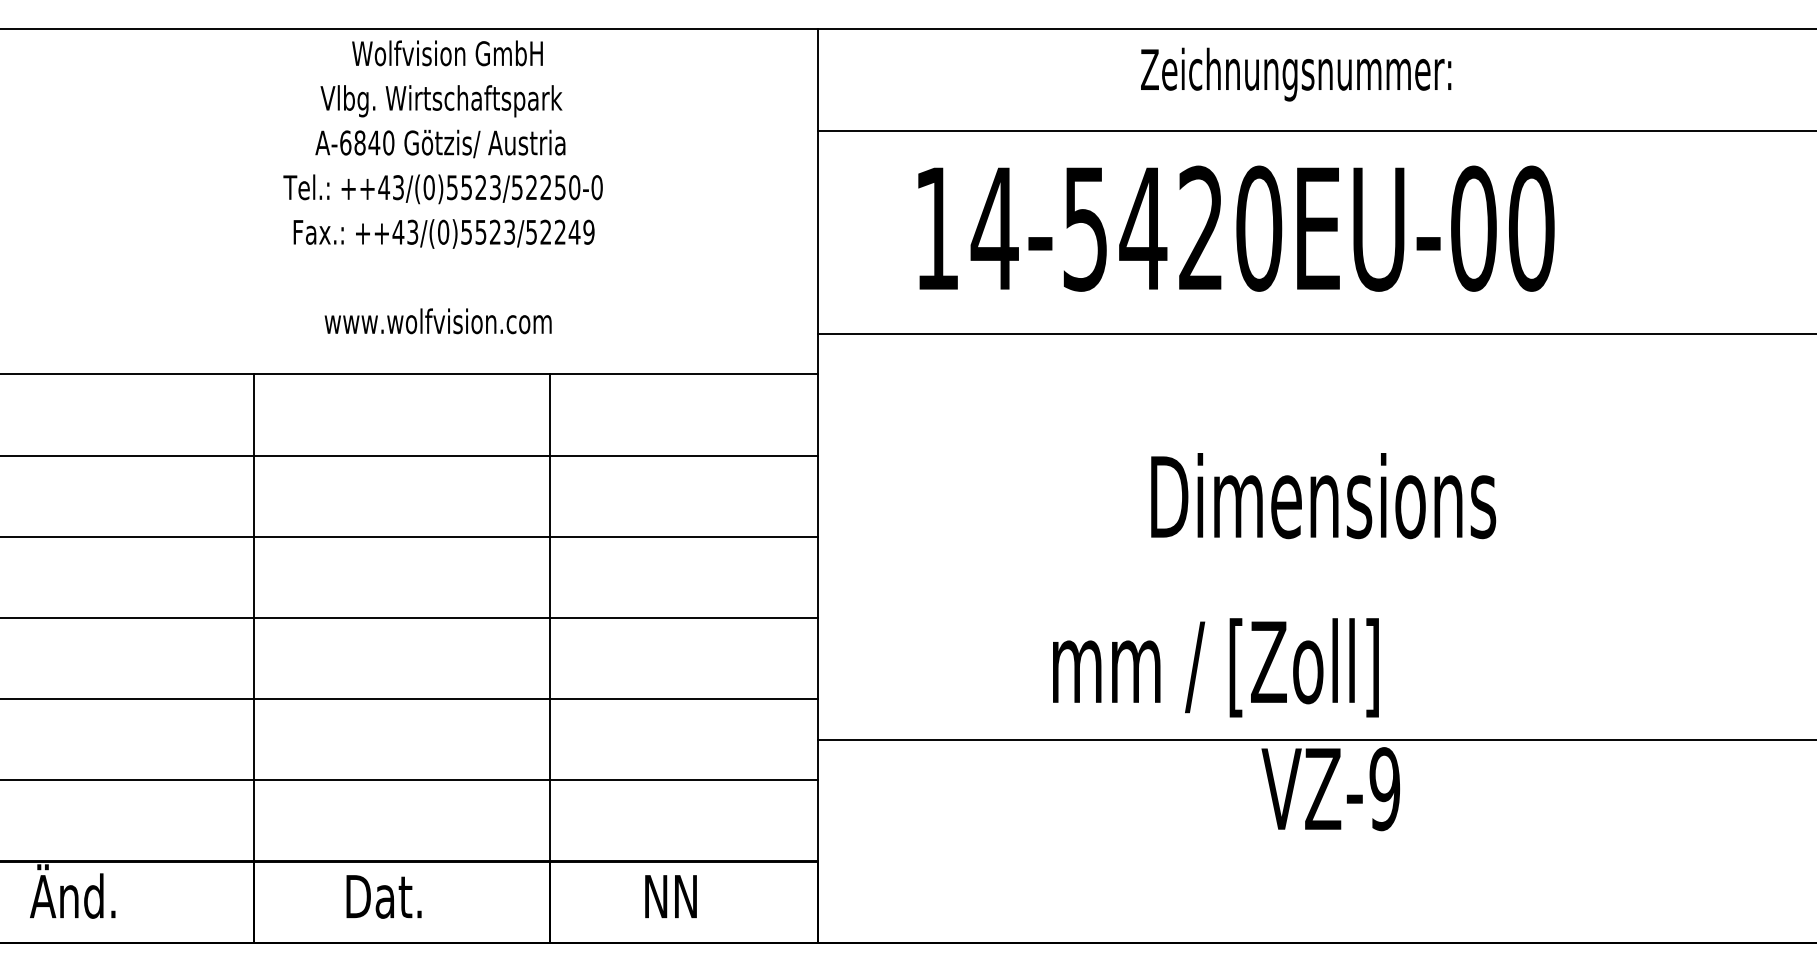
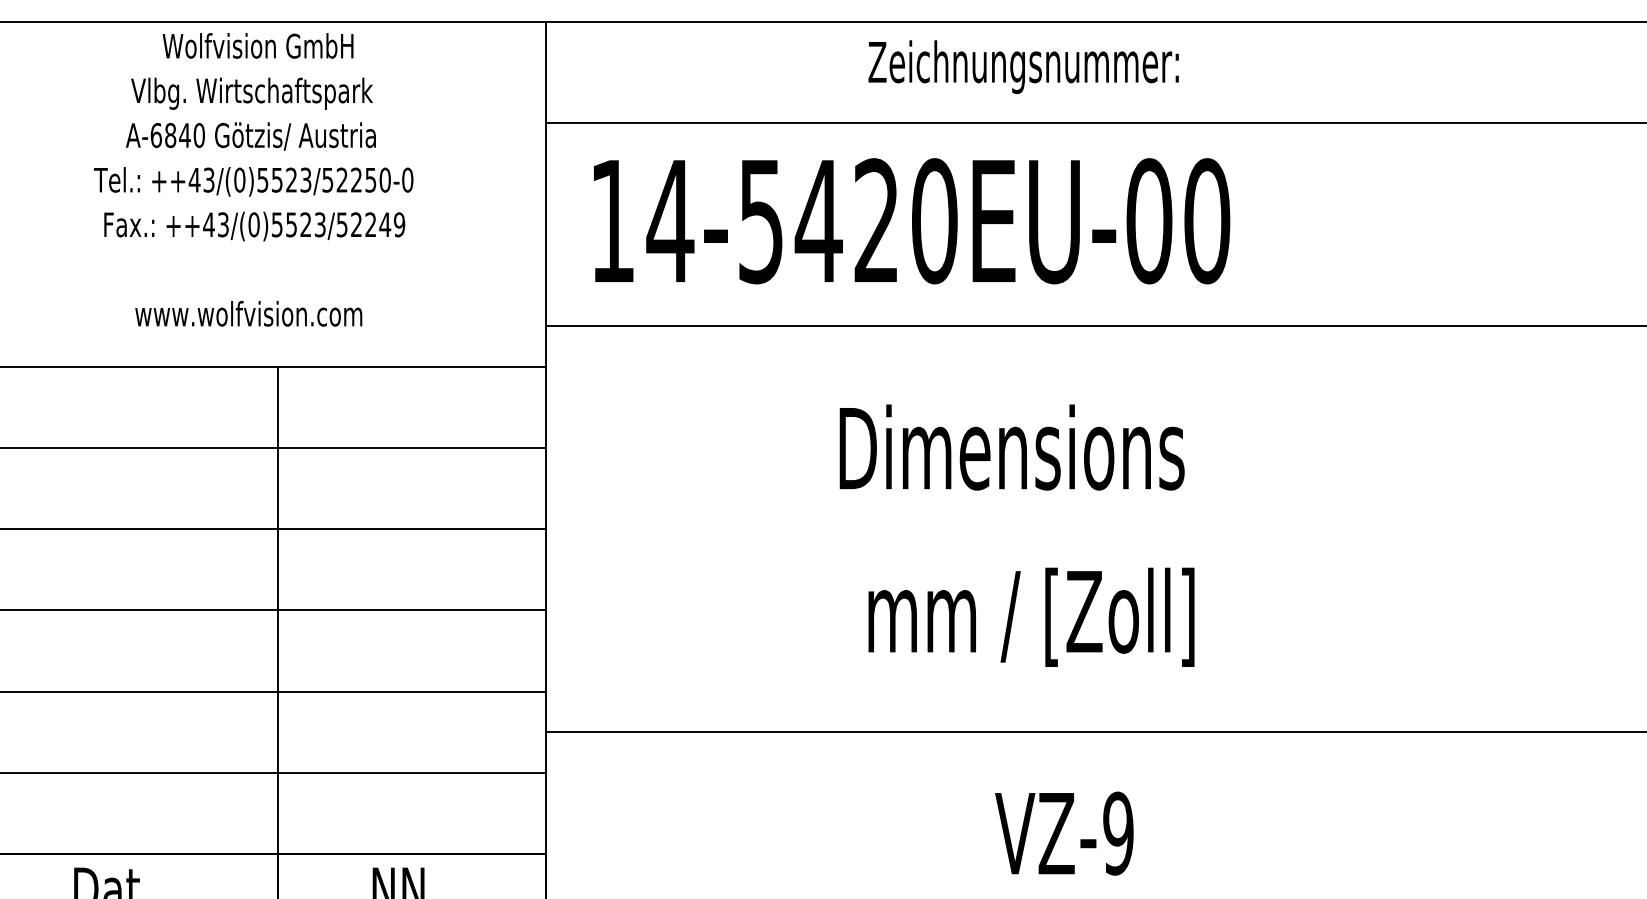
text: (442, 187) -> (253, 180), moved
text: (1236, 228) -> (912, 221), moved
text: (1323, 496) -> (1012, 448), moved
text: (1215, 667) -> (1031, 617), moved
text: (1330, 789) -> (1064, 834), moved

